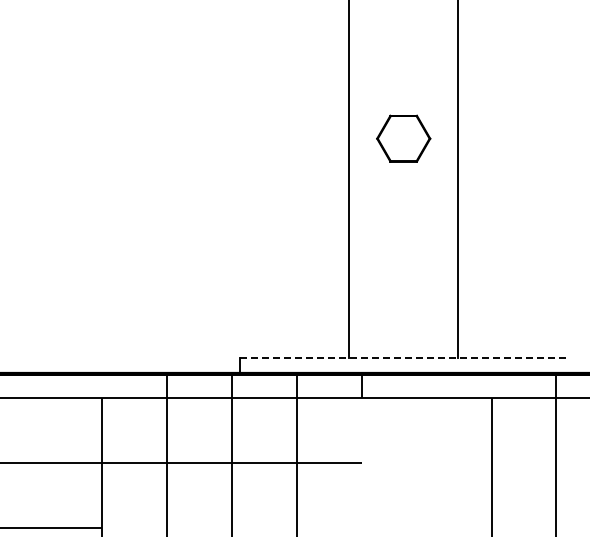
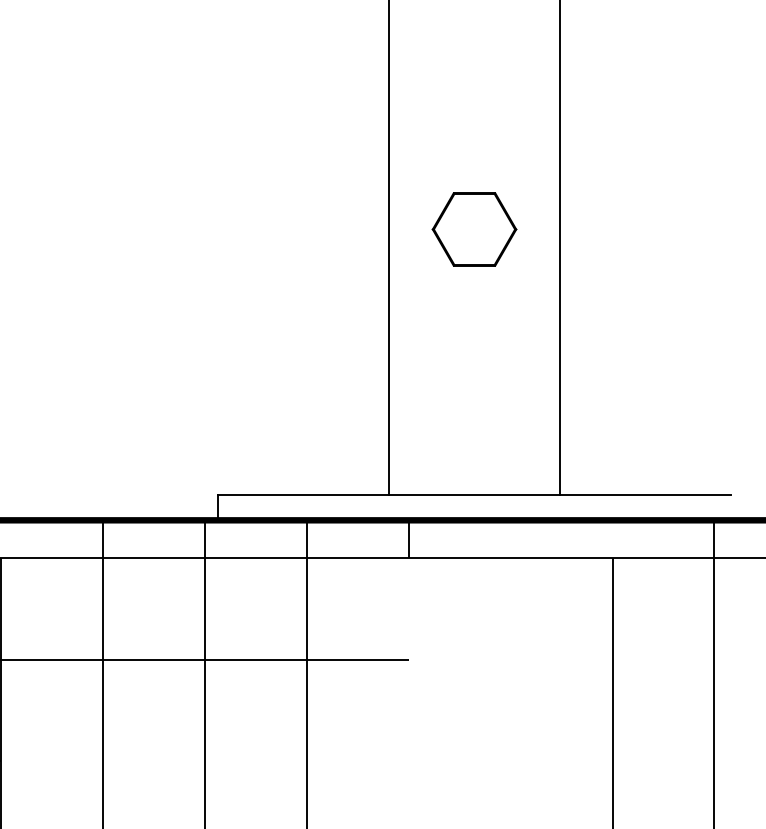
part: (403, 138) -> (474, 229), moved
line: (404, 357) -> (475, 494), dashed -> solid

